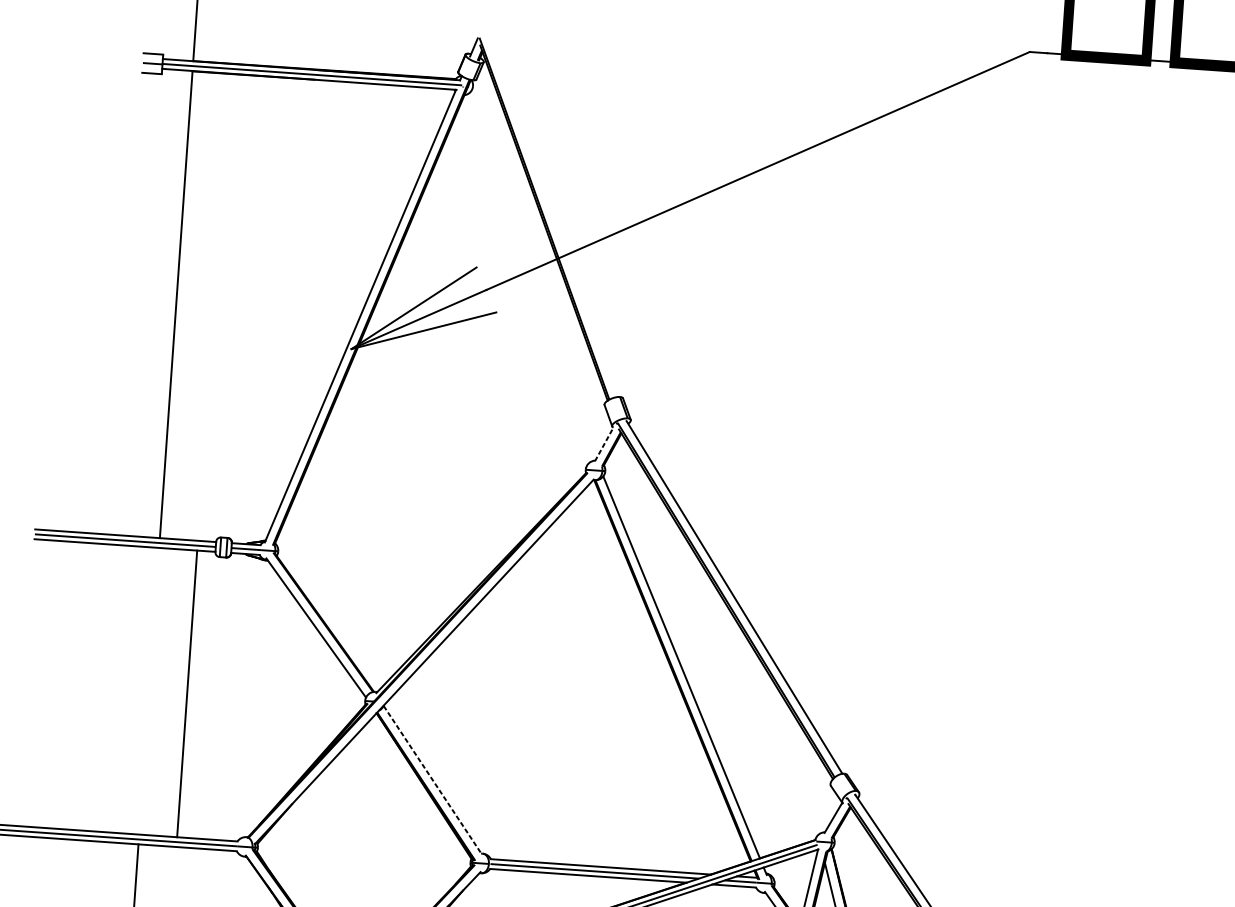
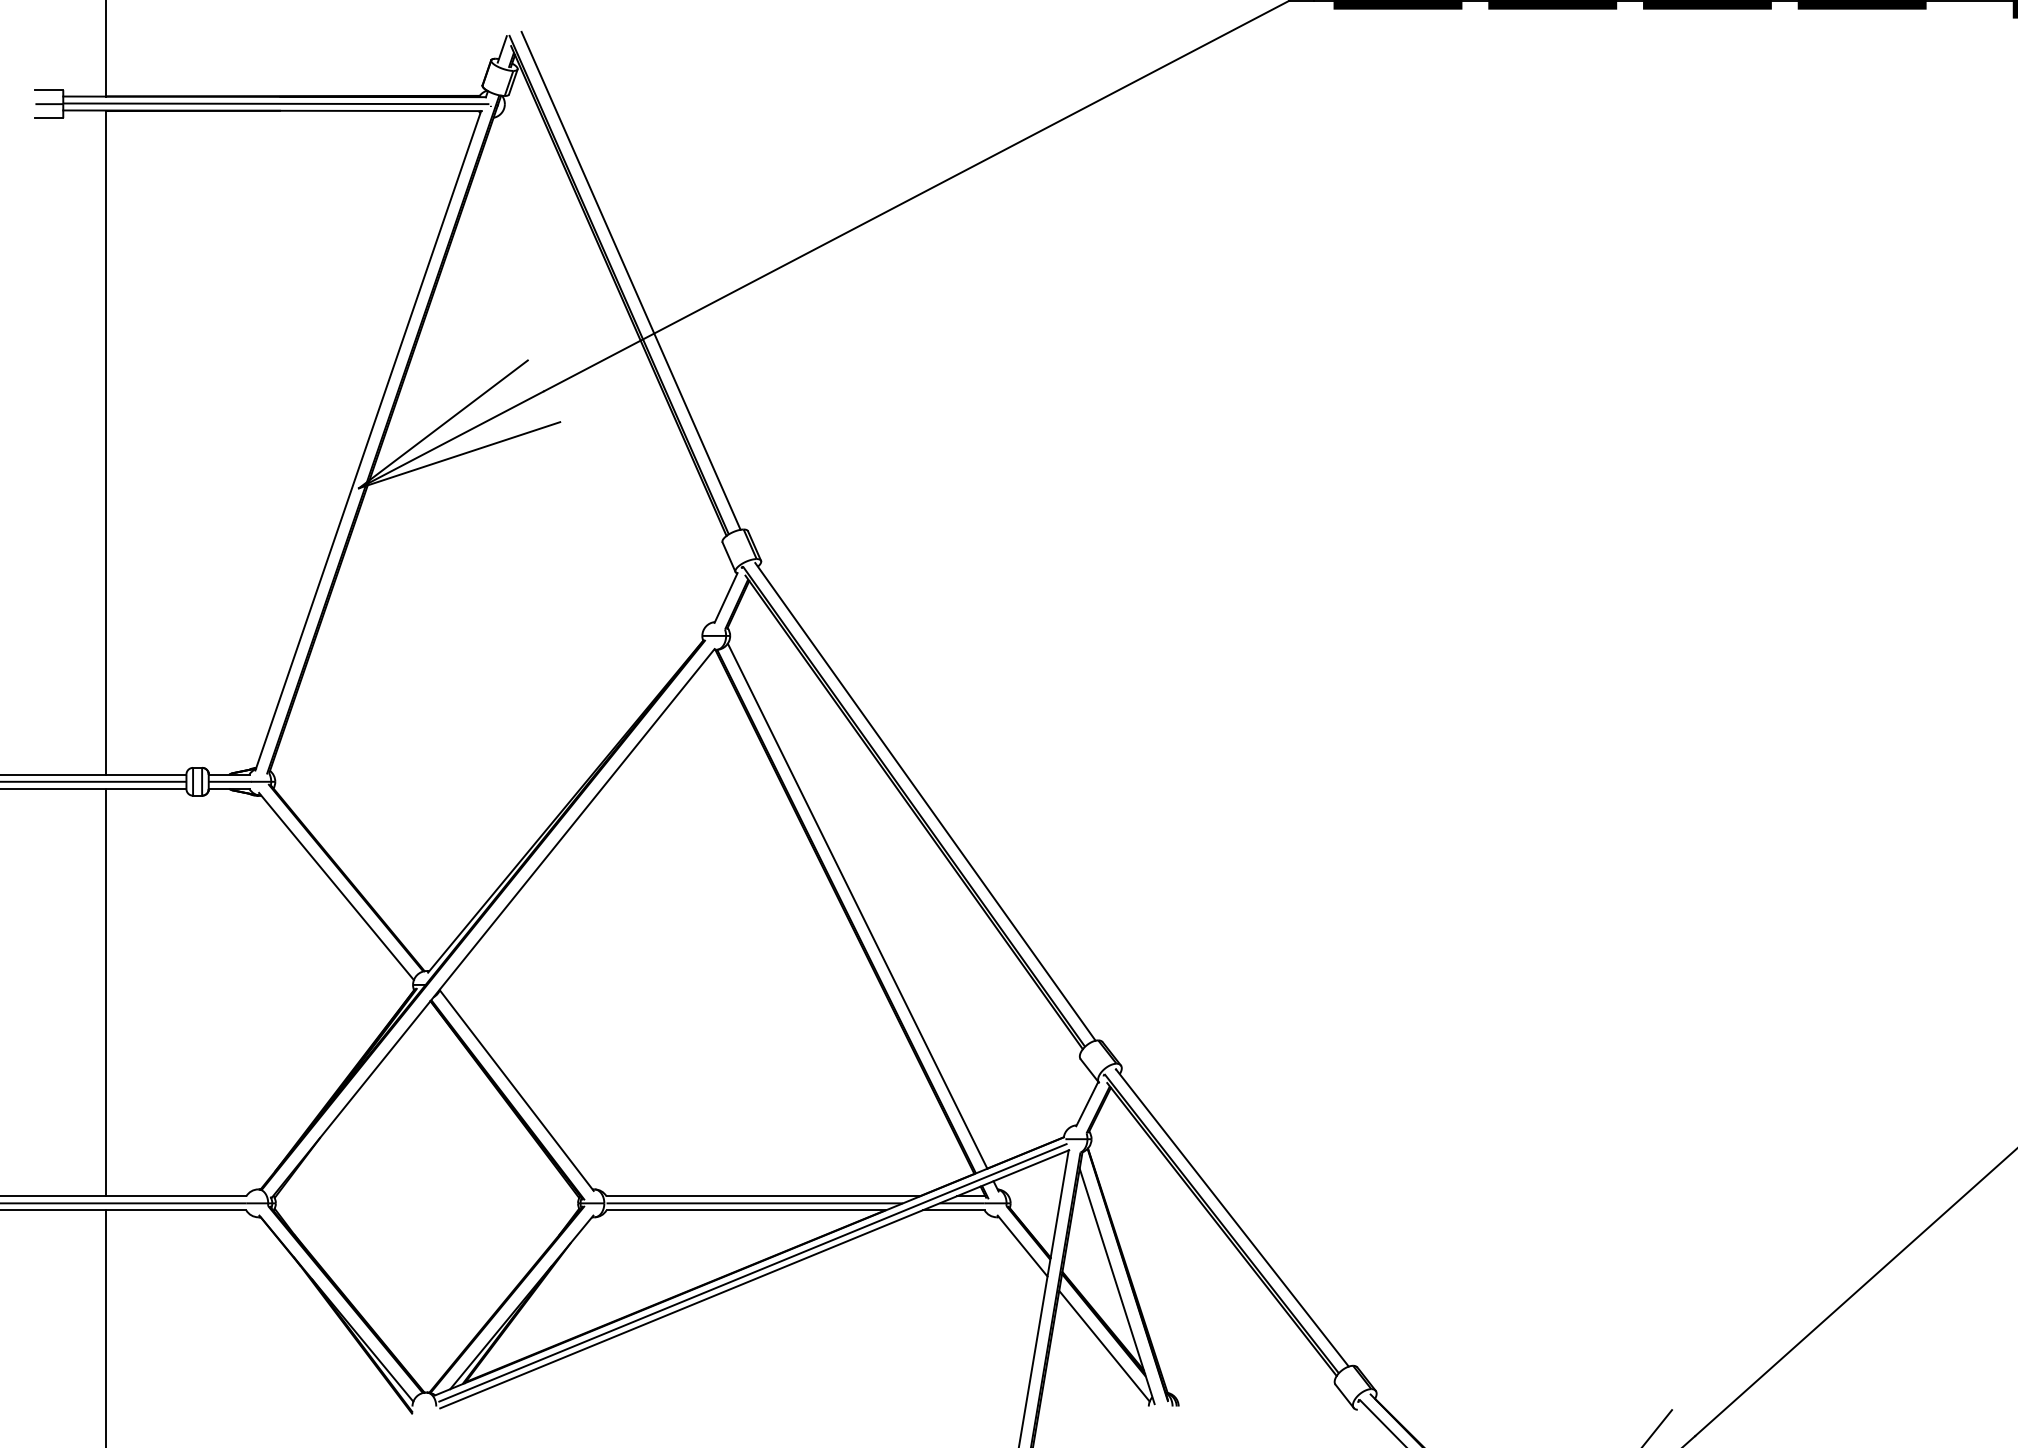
line: (552, 216) -> (630, 280), added
line: (604, 443) -> (726, 597), dashed -> solid
line: (187, 693) -> (106, 992), moved
line: (433, 781) -> (517, 1091), dashed -> solid

